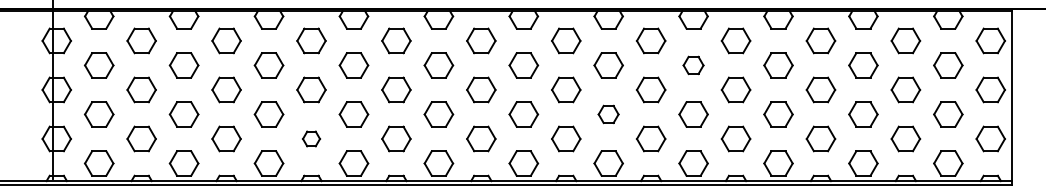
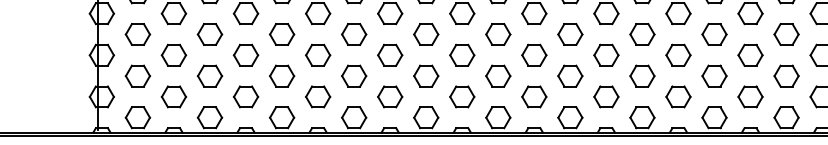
part: (693, 65) -> (642, 34), size x1.43
part: (608, 114) -> (570, 76), size x1.43
part: (311, 138) -> (318, 96), size x1.67

